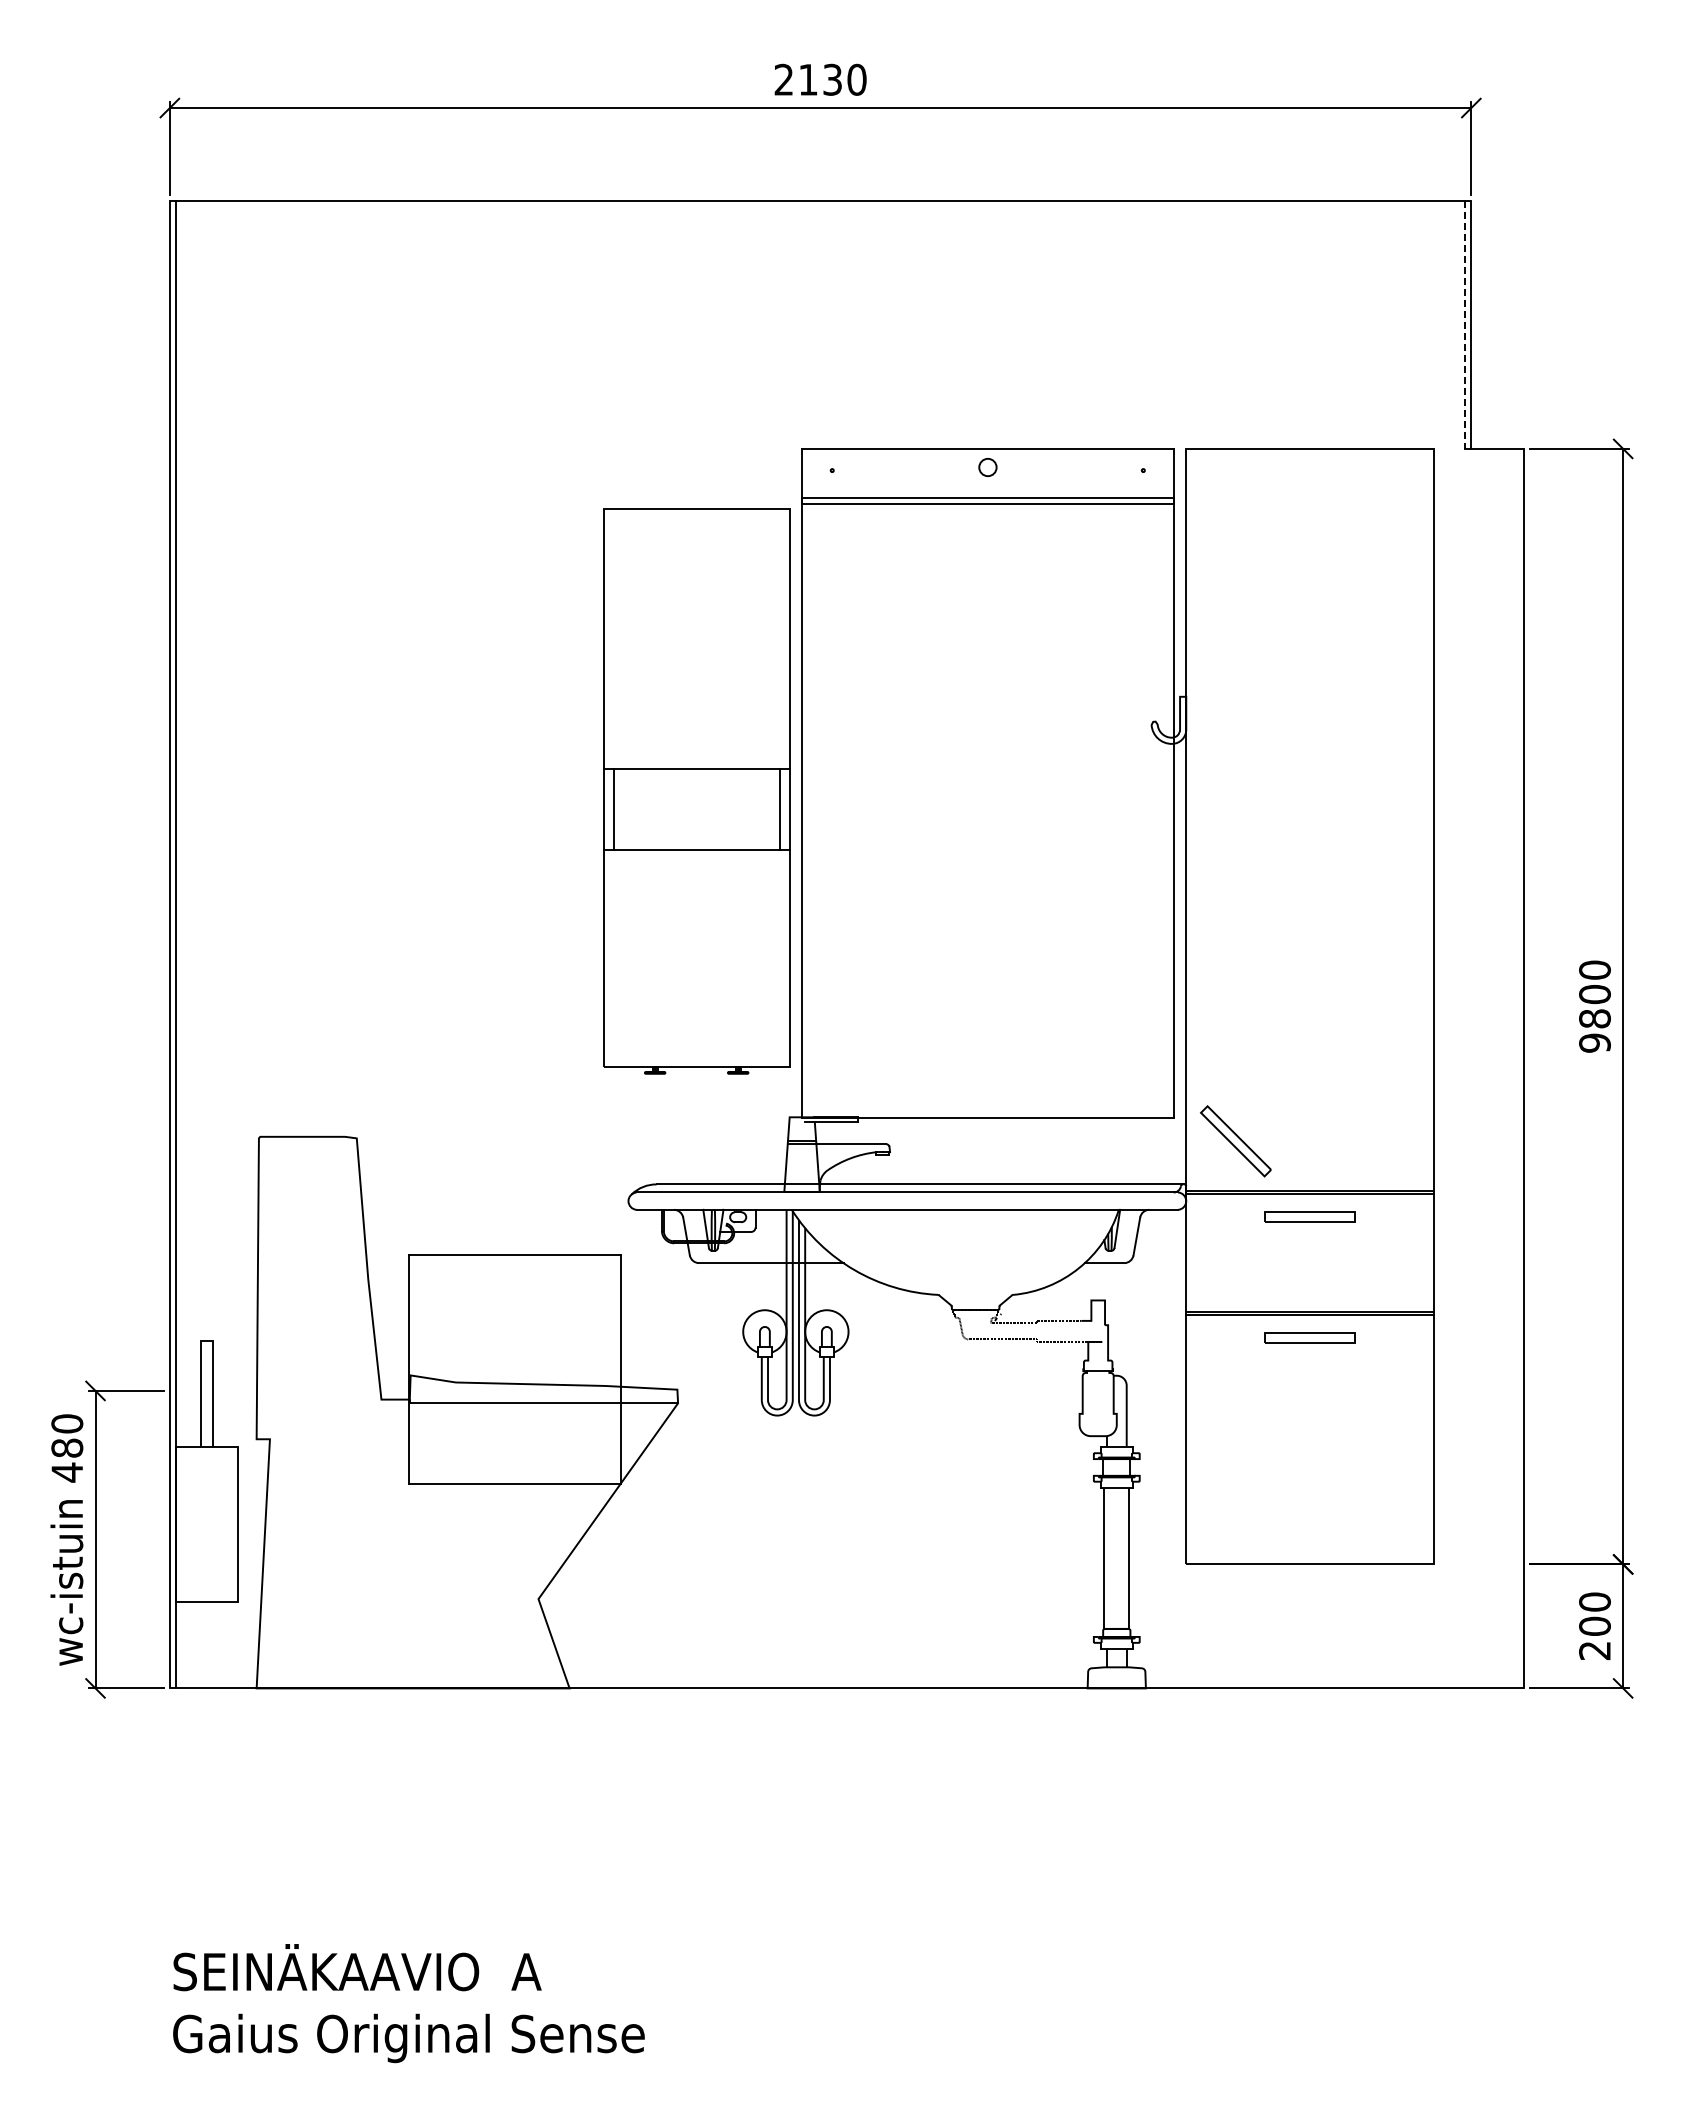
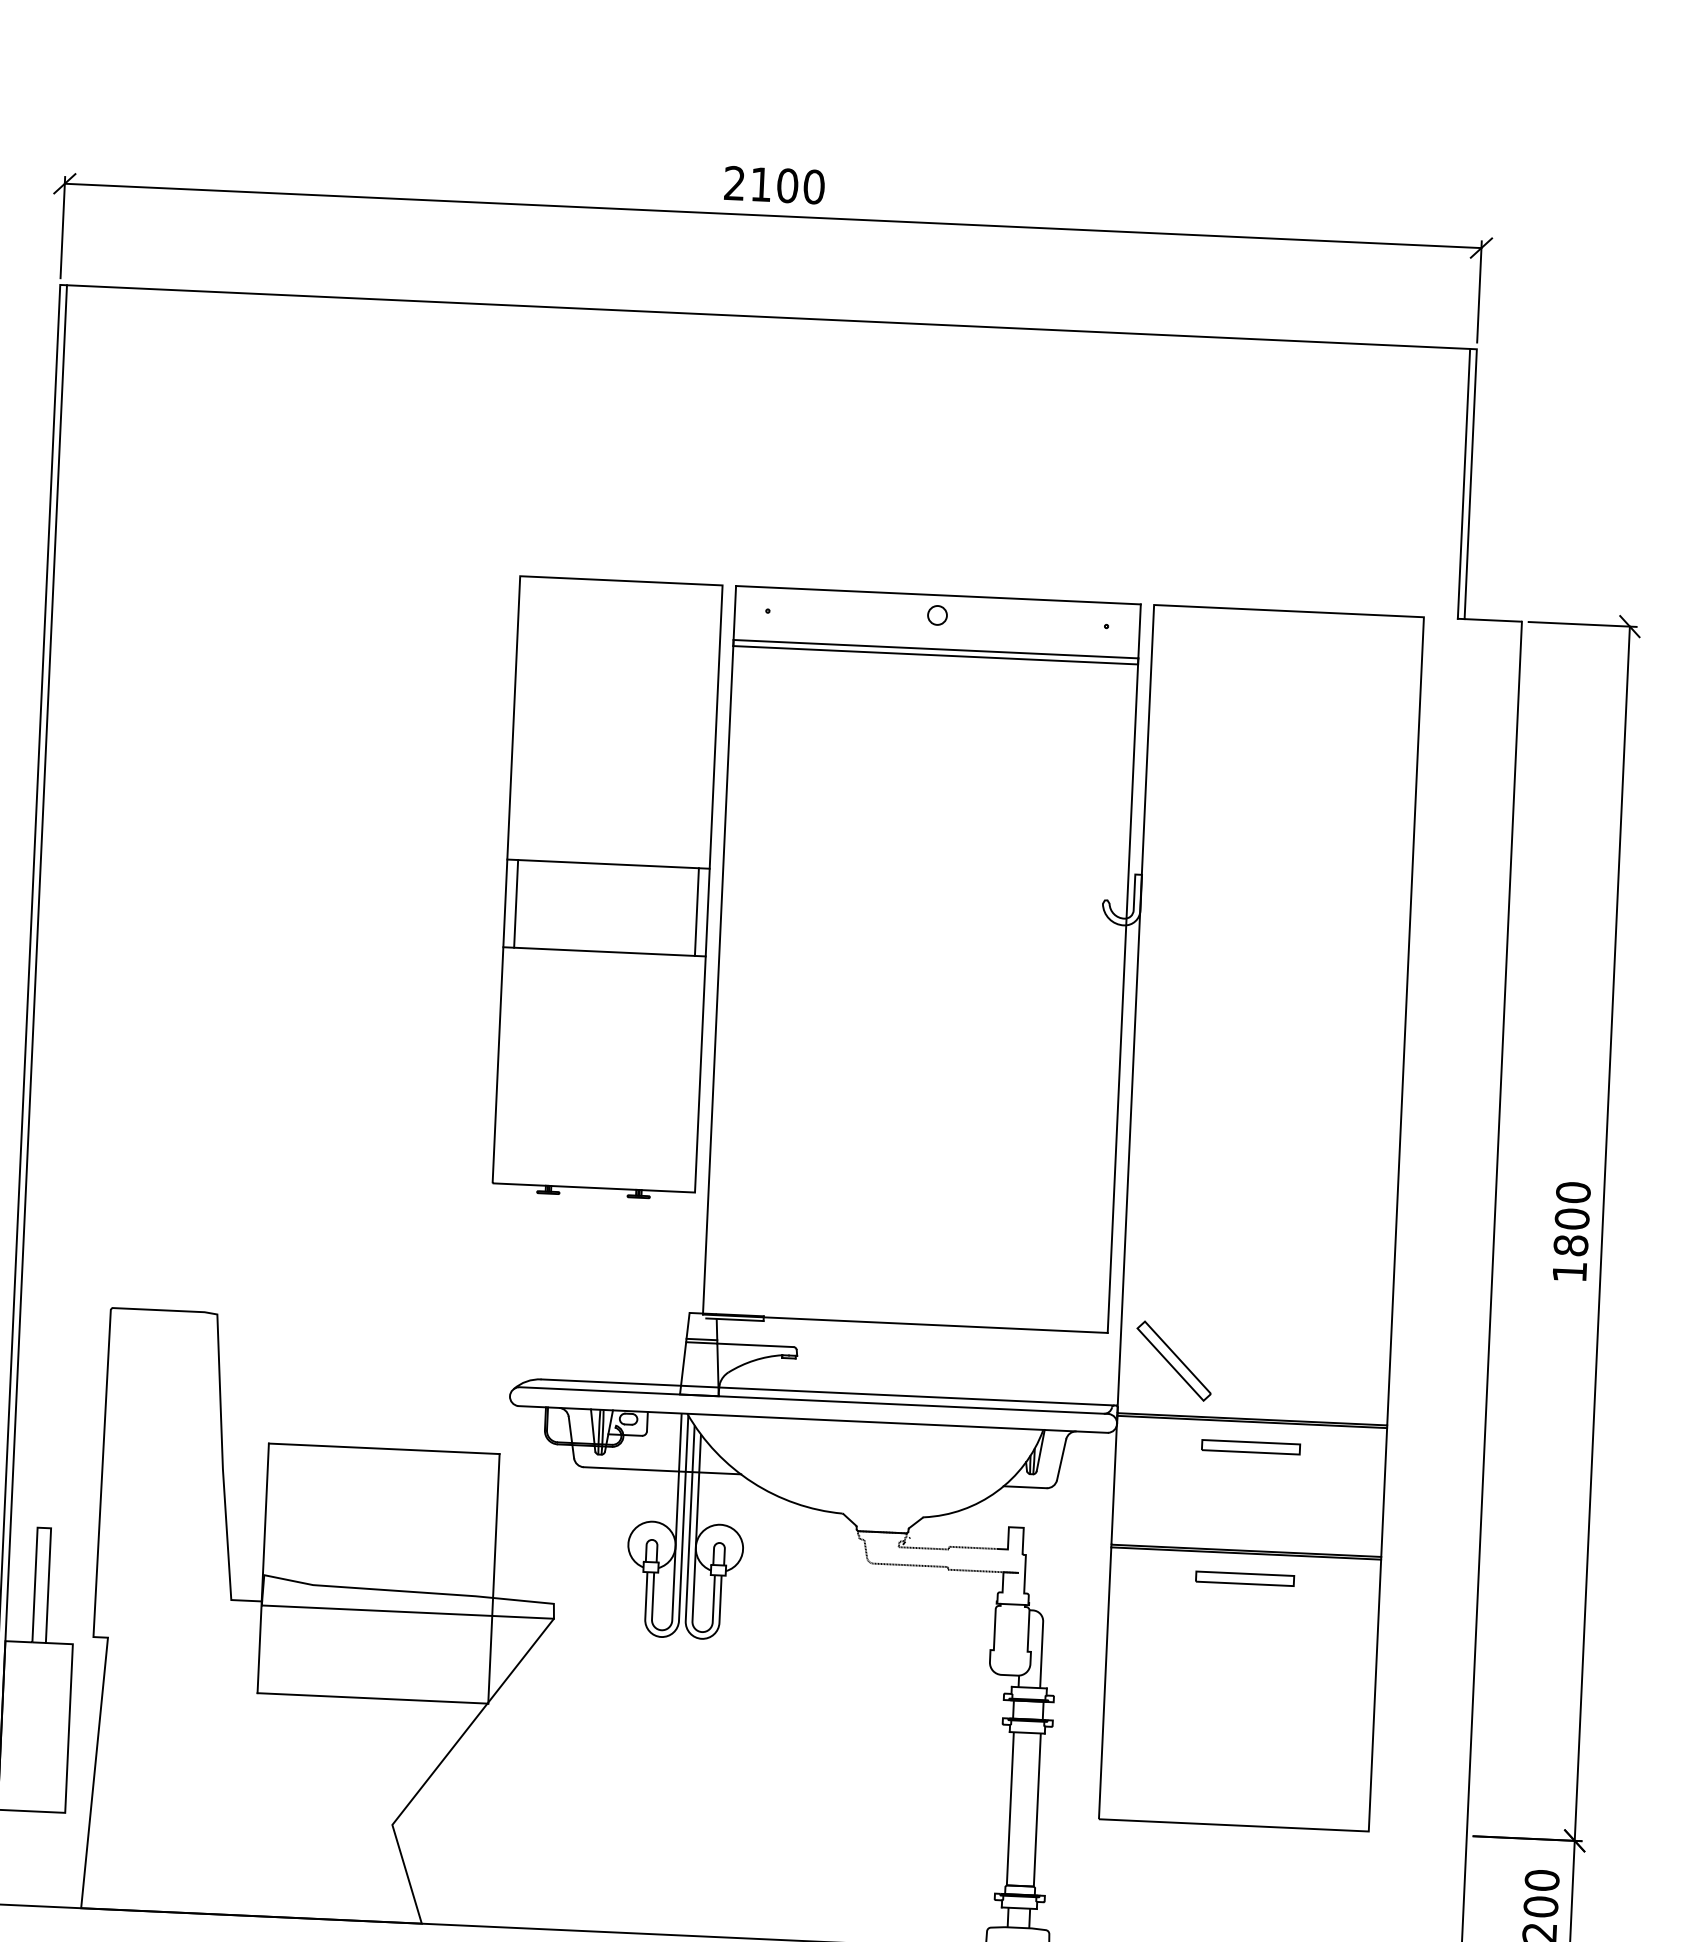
text: (832, 79) -> (787, 185), 2130 -> 2100
line: (1465, 324) -> (1464, 483), dashed -> solid
part: (696, 791) -> (607, 888), moved
text: (1594, 1042) -> (1569, 1271), 9800 -> 1800

